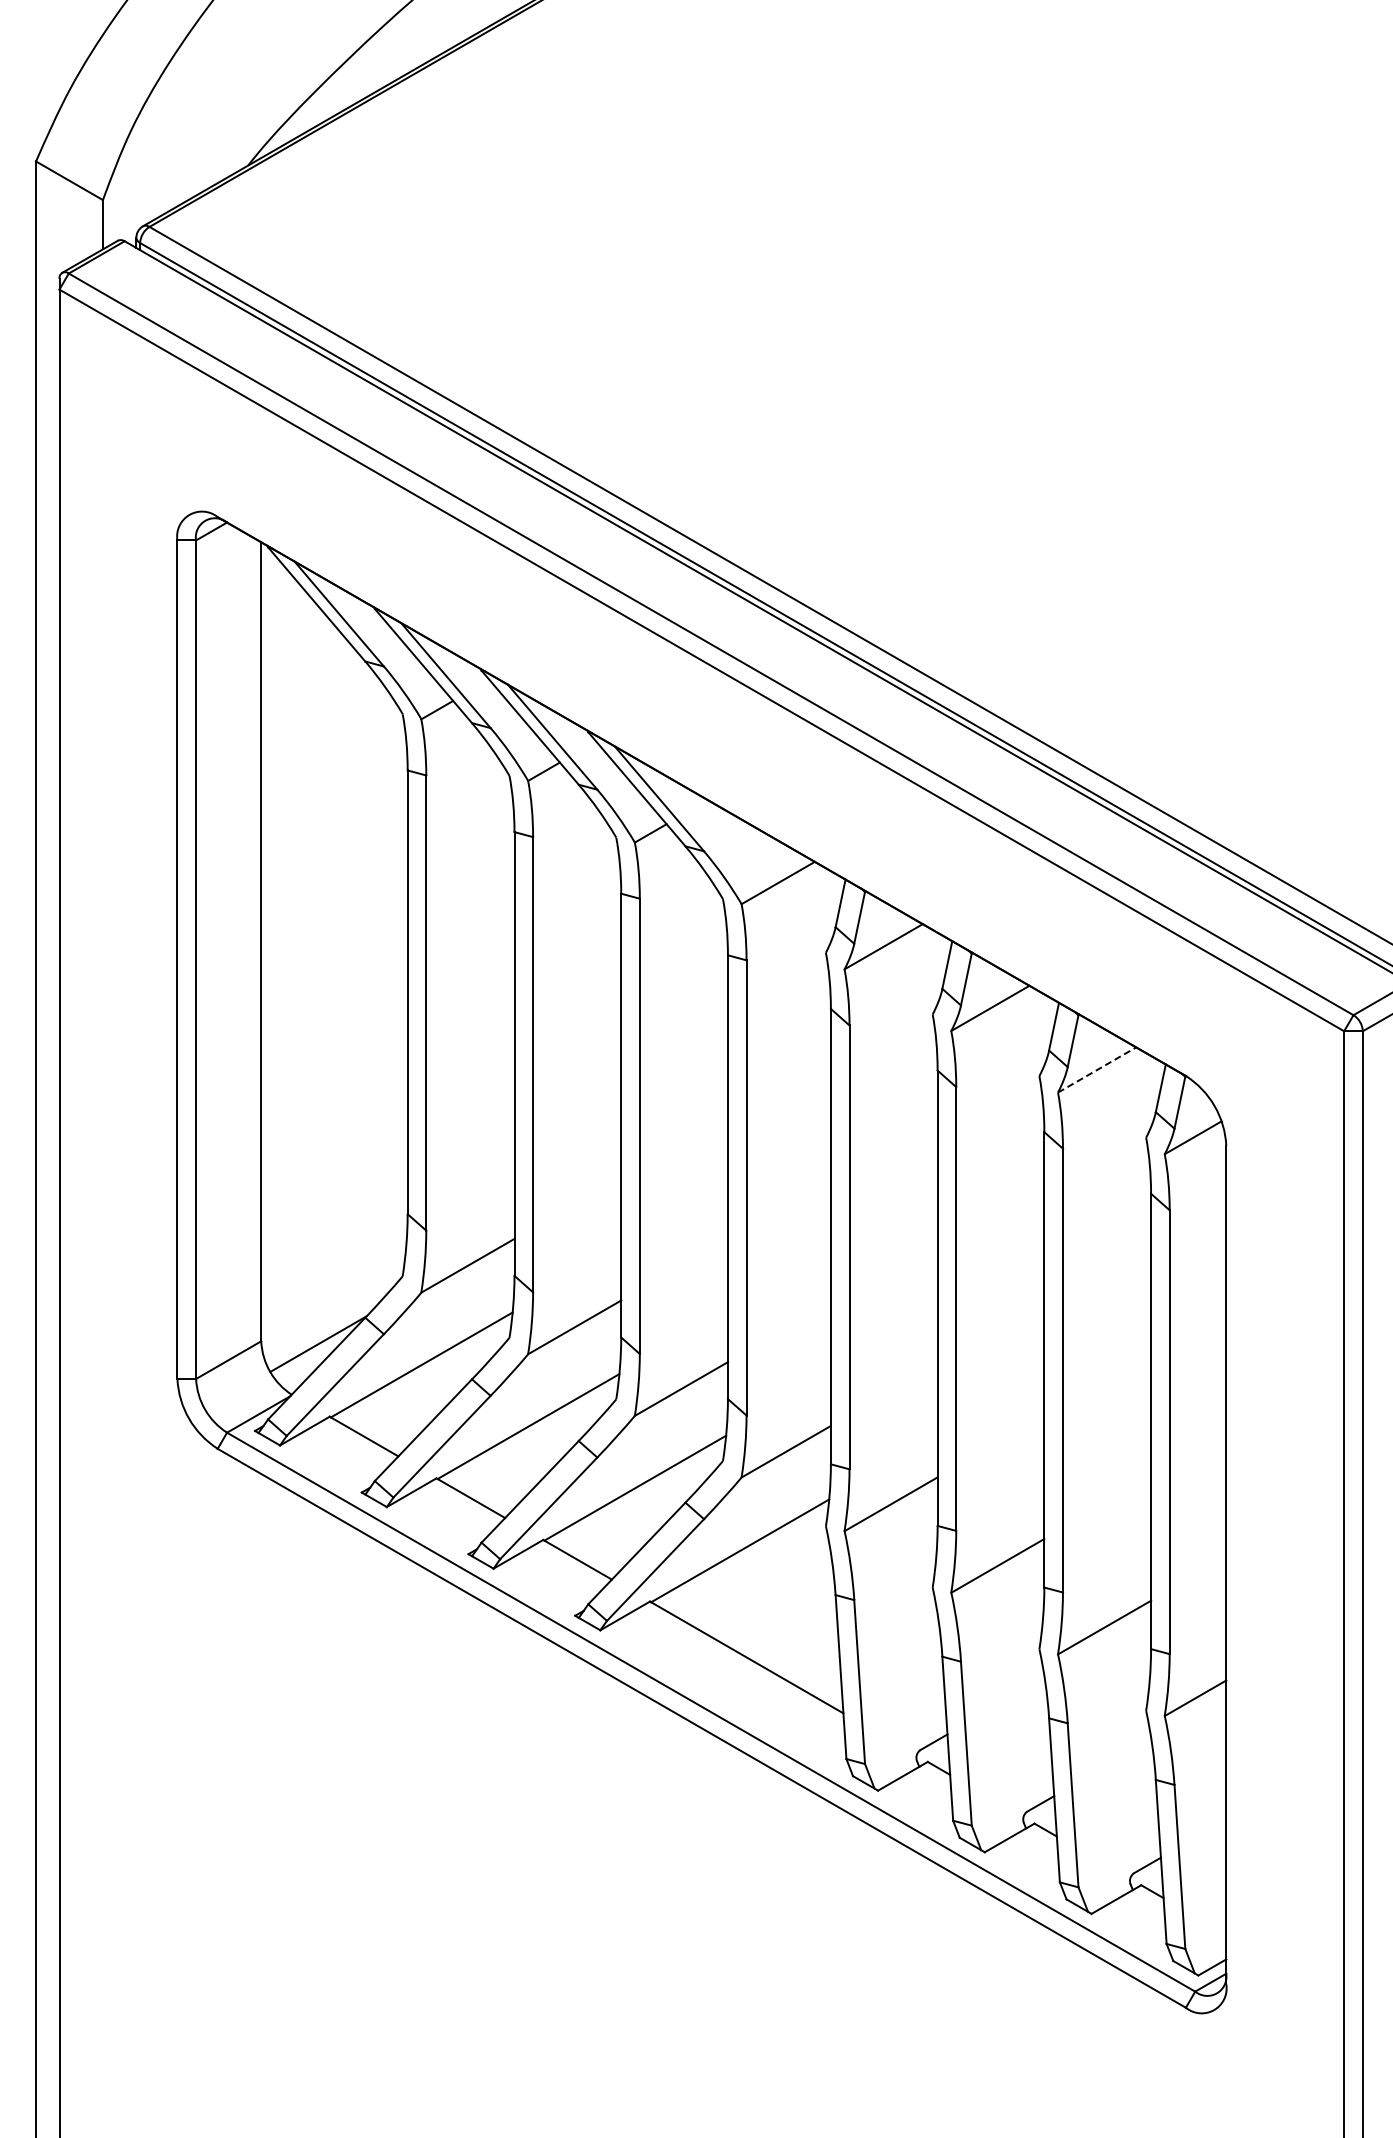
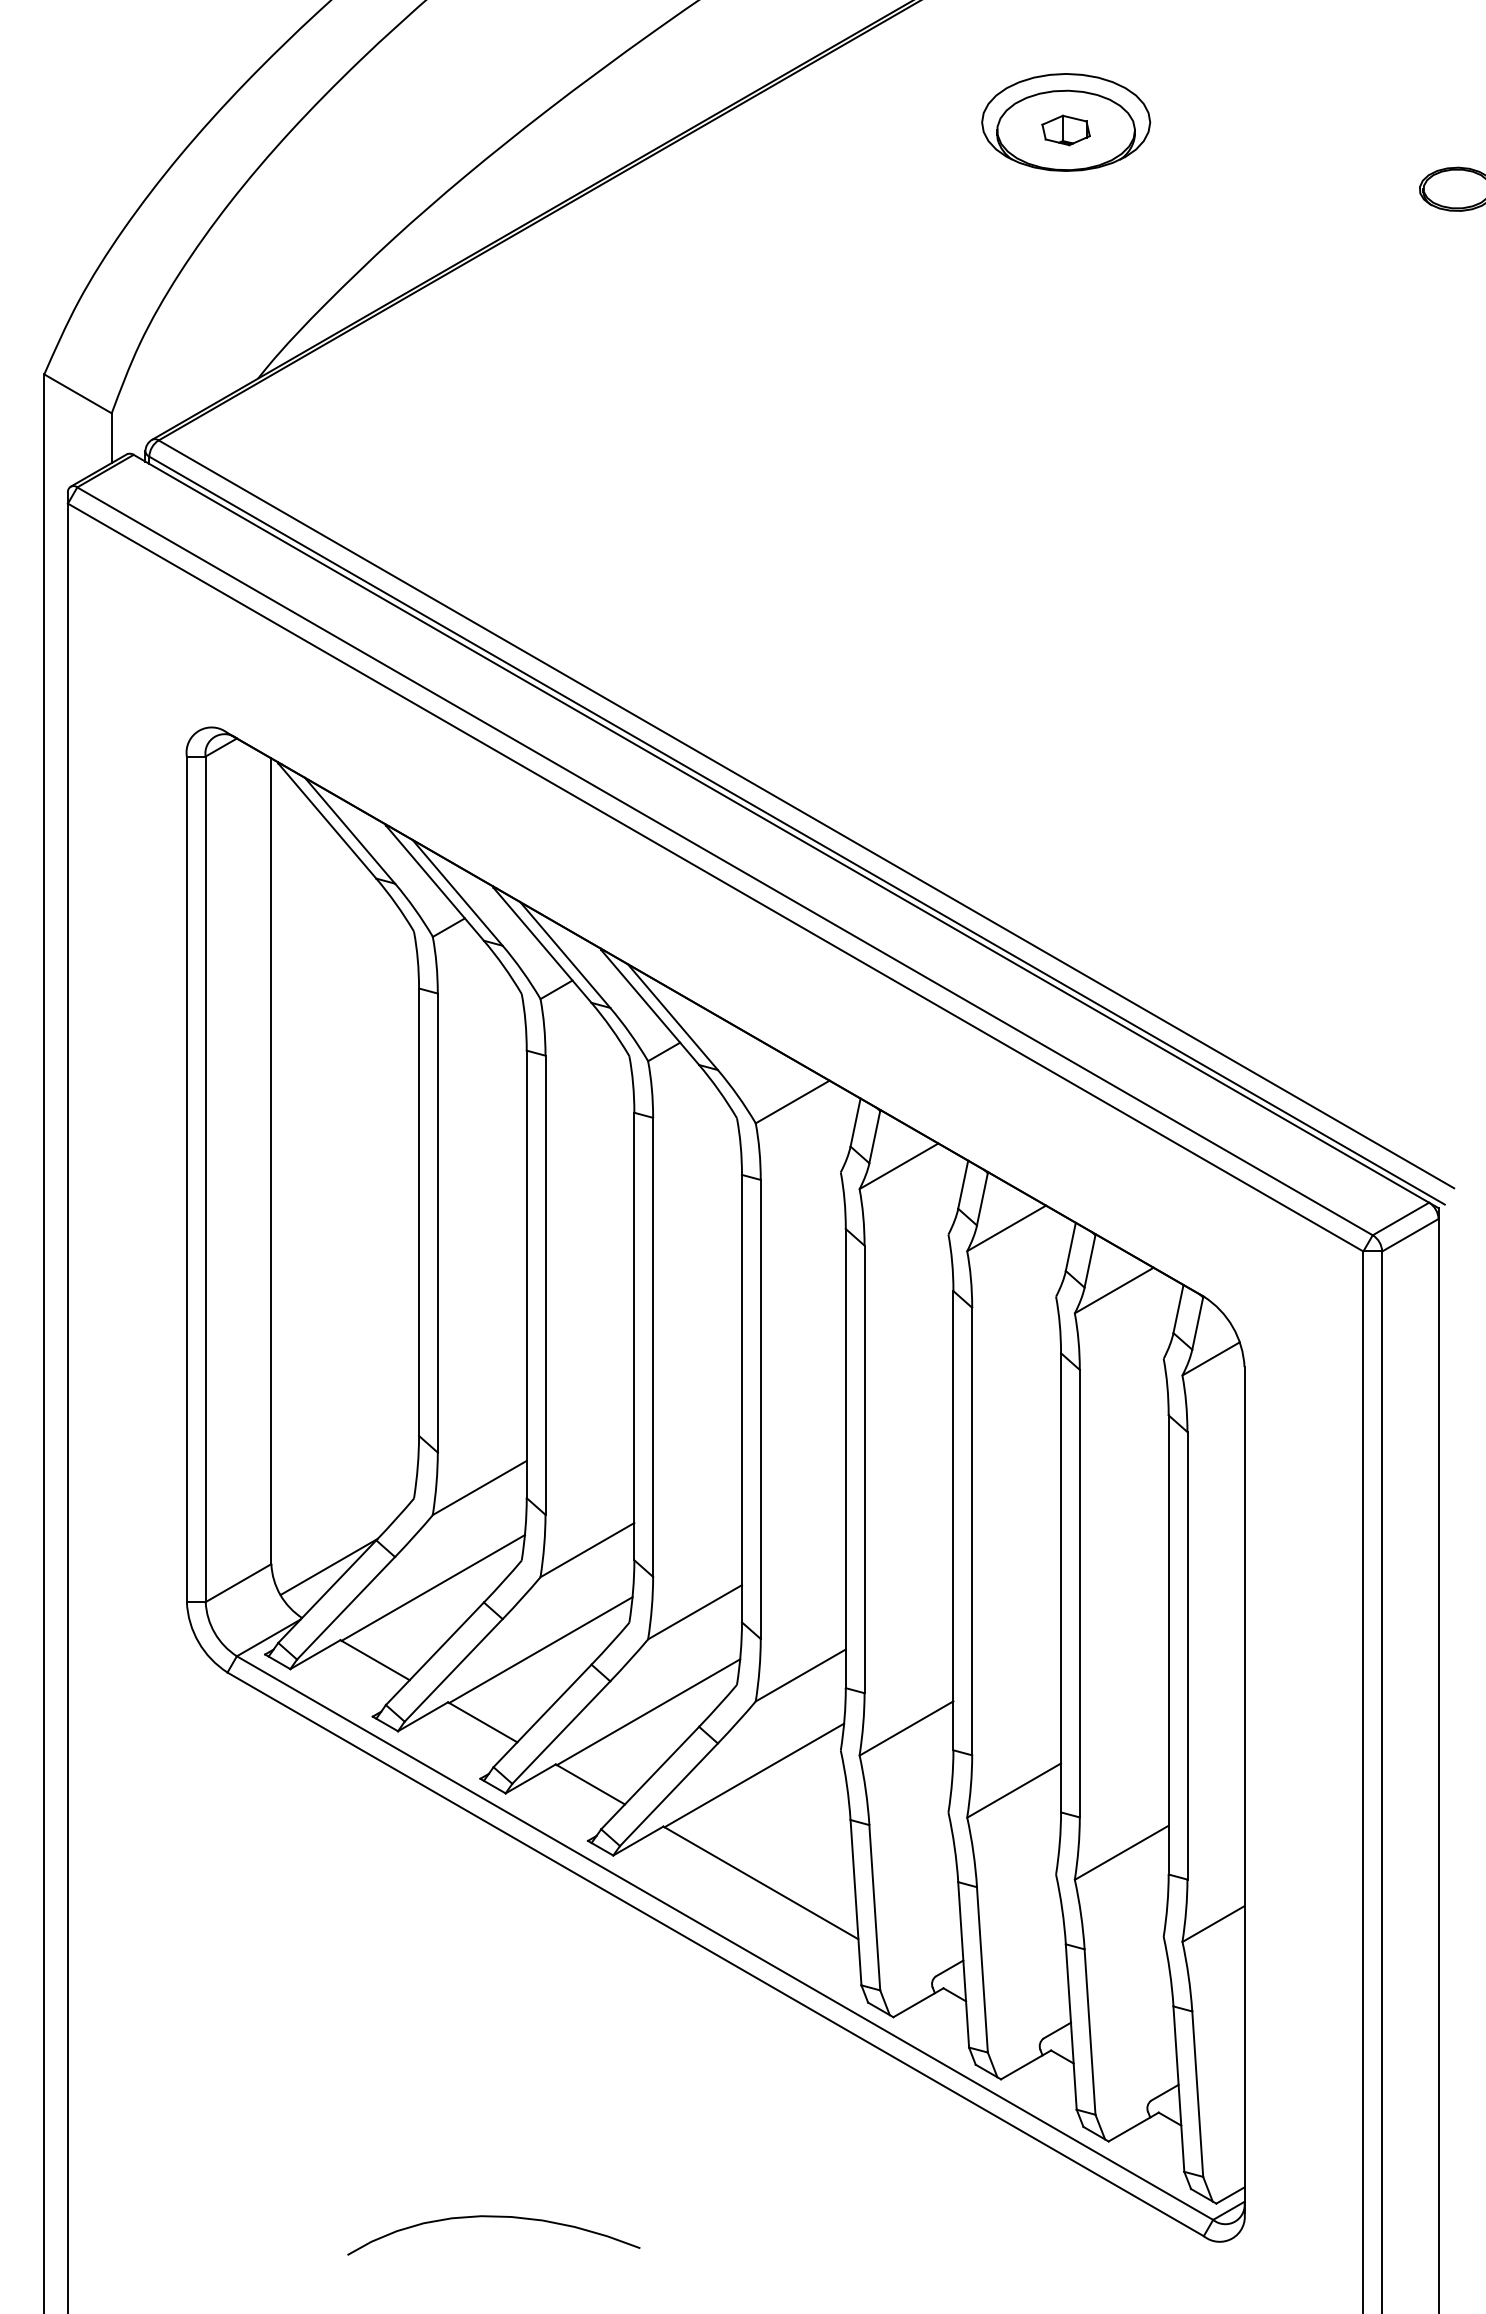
line: (1097, 1069) -> (1114, 1290), dashed -> solid
curve: (481, 1989) -> (493, 2217), added

